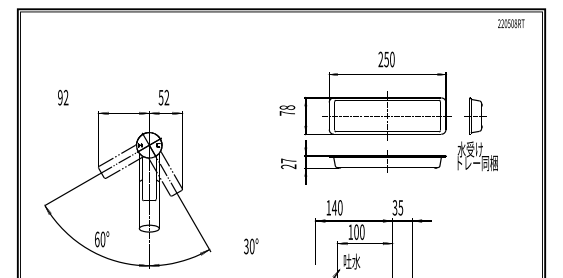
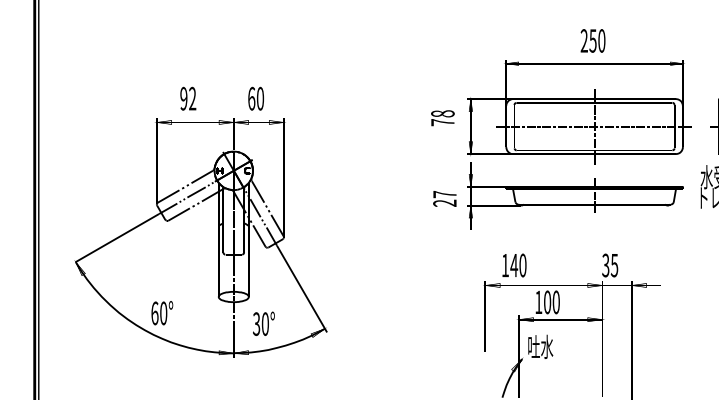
text: (63, 97) -> (188, 98), moved
text: (163, 97) -> (255, 98), 52 -> 60
text: (251, 246) -> (264, 324), moved

